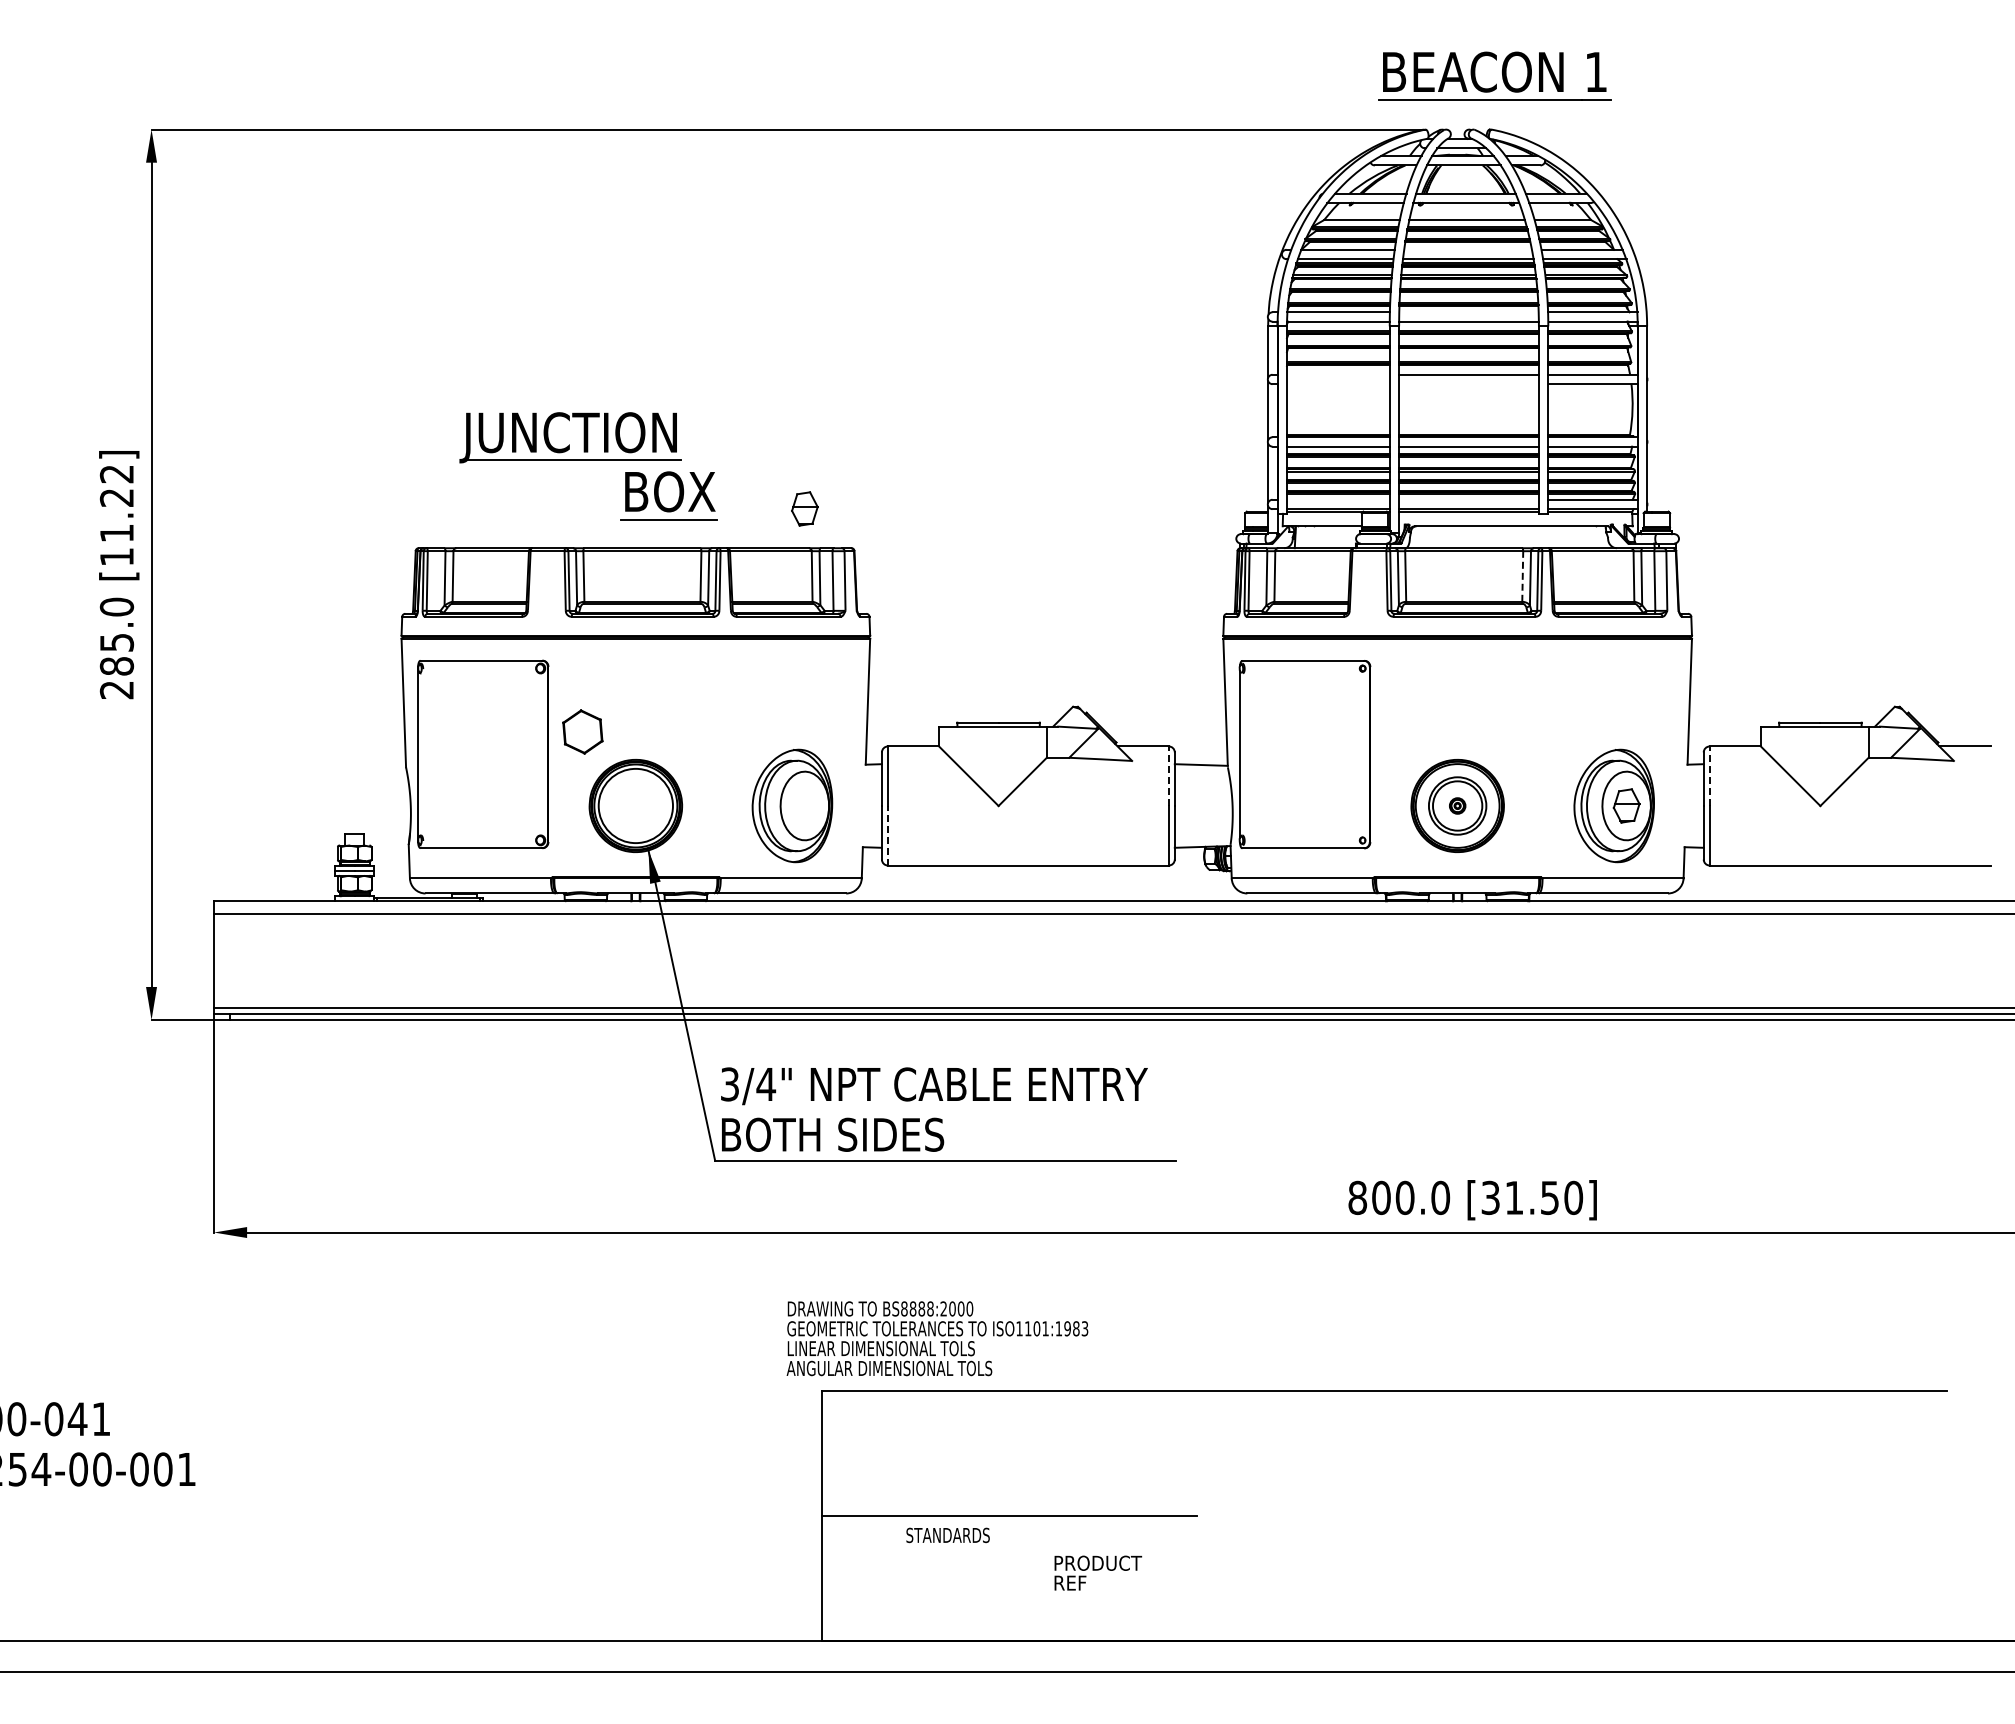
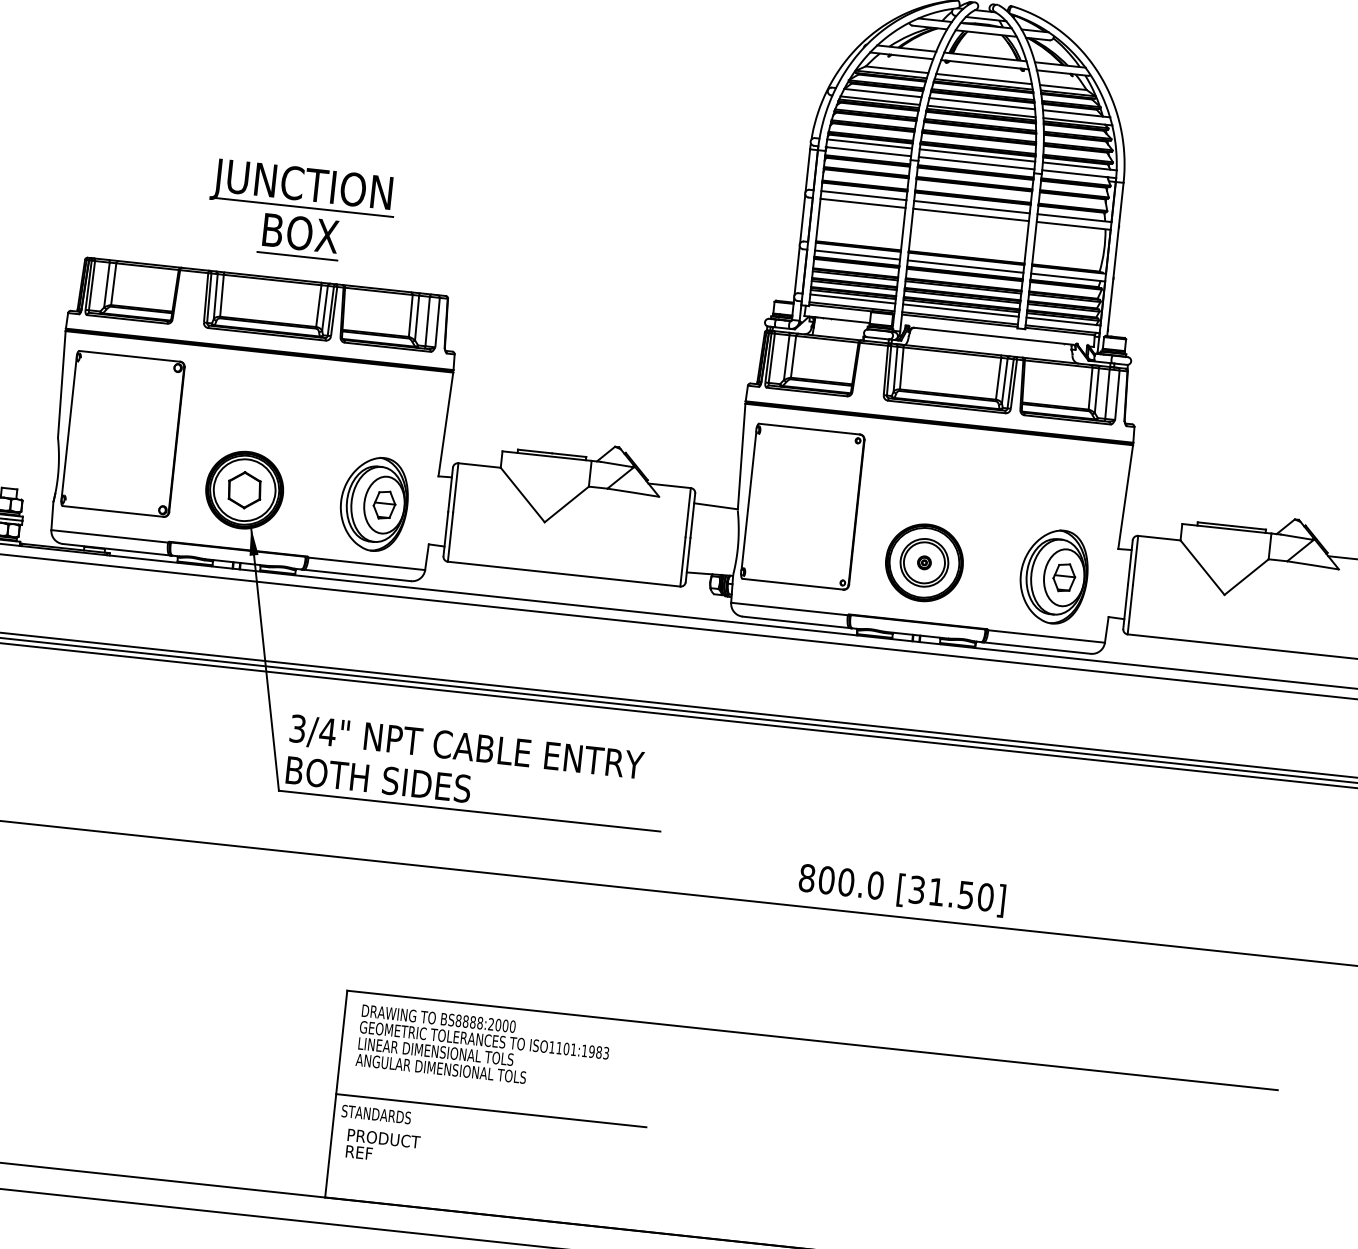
line: (1467, 249) -> (981, 103), added
line: (1468, 312) -> (977, 155), added
line: (1337, 374) -> (863, 195), added
line: (1337, 384) -> (862, 203), added
line: (1468, 384) -> (970, 215), added
part: (569, 444) -> (301, 193), moved
line: (1337, 499) -> (852, 298), added
line: (1468, 499) -> (960, 310), added
part: (804, 508) -> (384, 504), moved
line: (1522, 576) -> (998, 378), dashed -> solid
part: (582, 731) -> (244, 489), moved
line: (1168, 776) -> (687, 512), dashed -> solid
line: (1709, 776) -> (1135, 560), dashed -> solid
line: (887, 835) -> (450, 536), dashed -> solid
text: (937, 1338) -> (483, 1048), moved
text: (947, 1535) -> (375, 1114), moved
text: (1098, 1572) -> (383, 1146), moved

